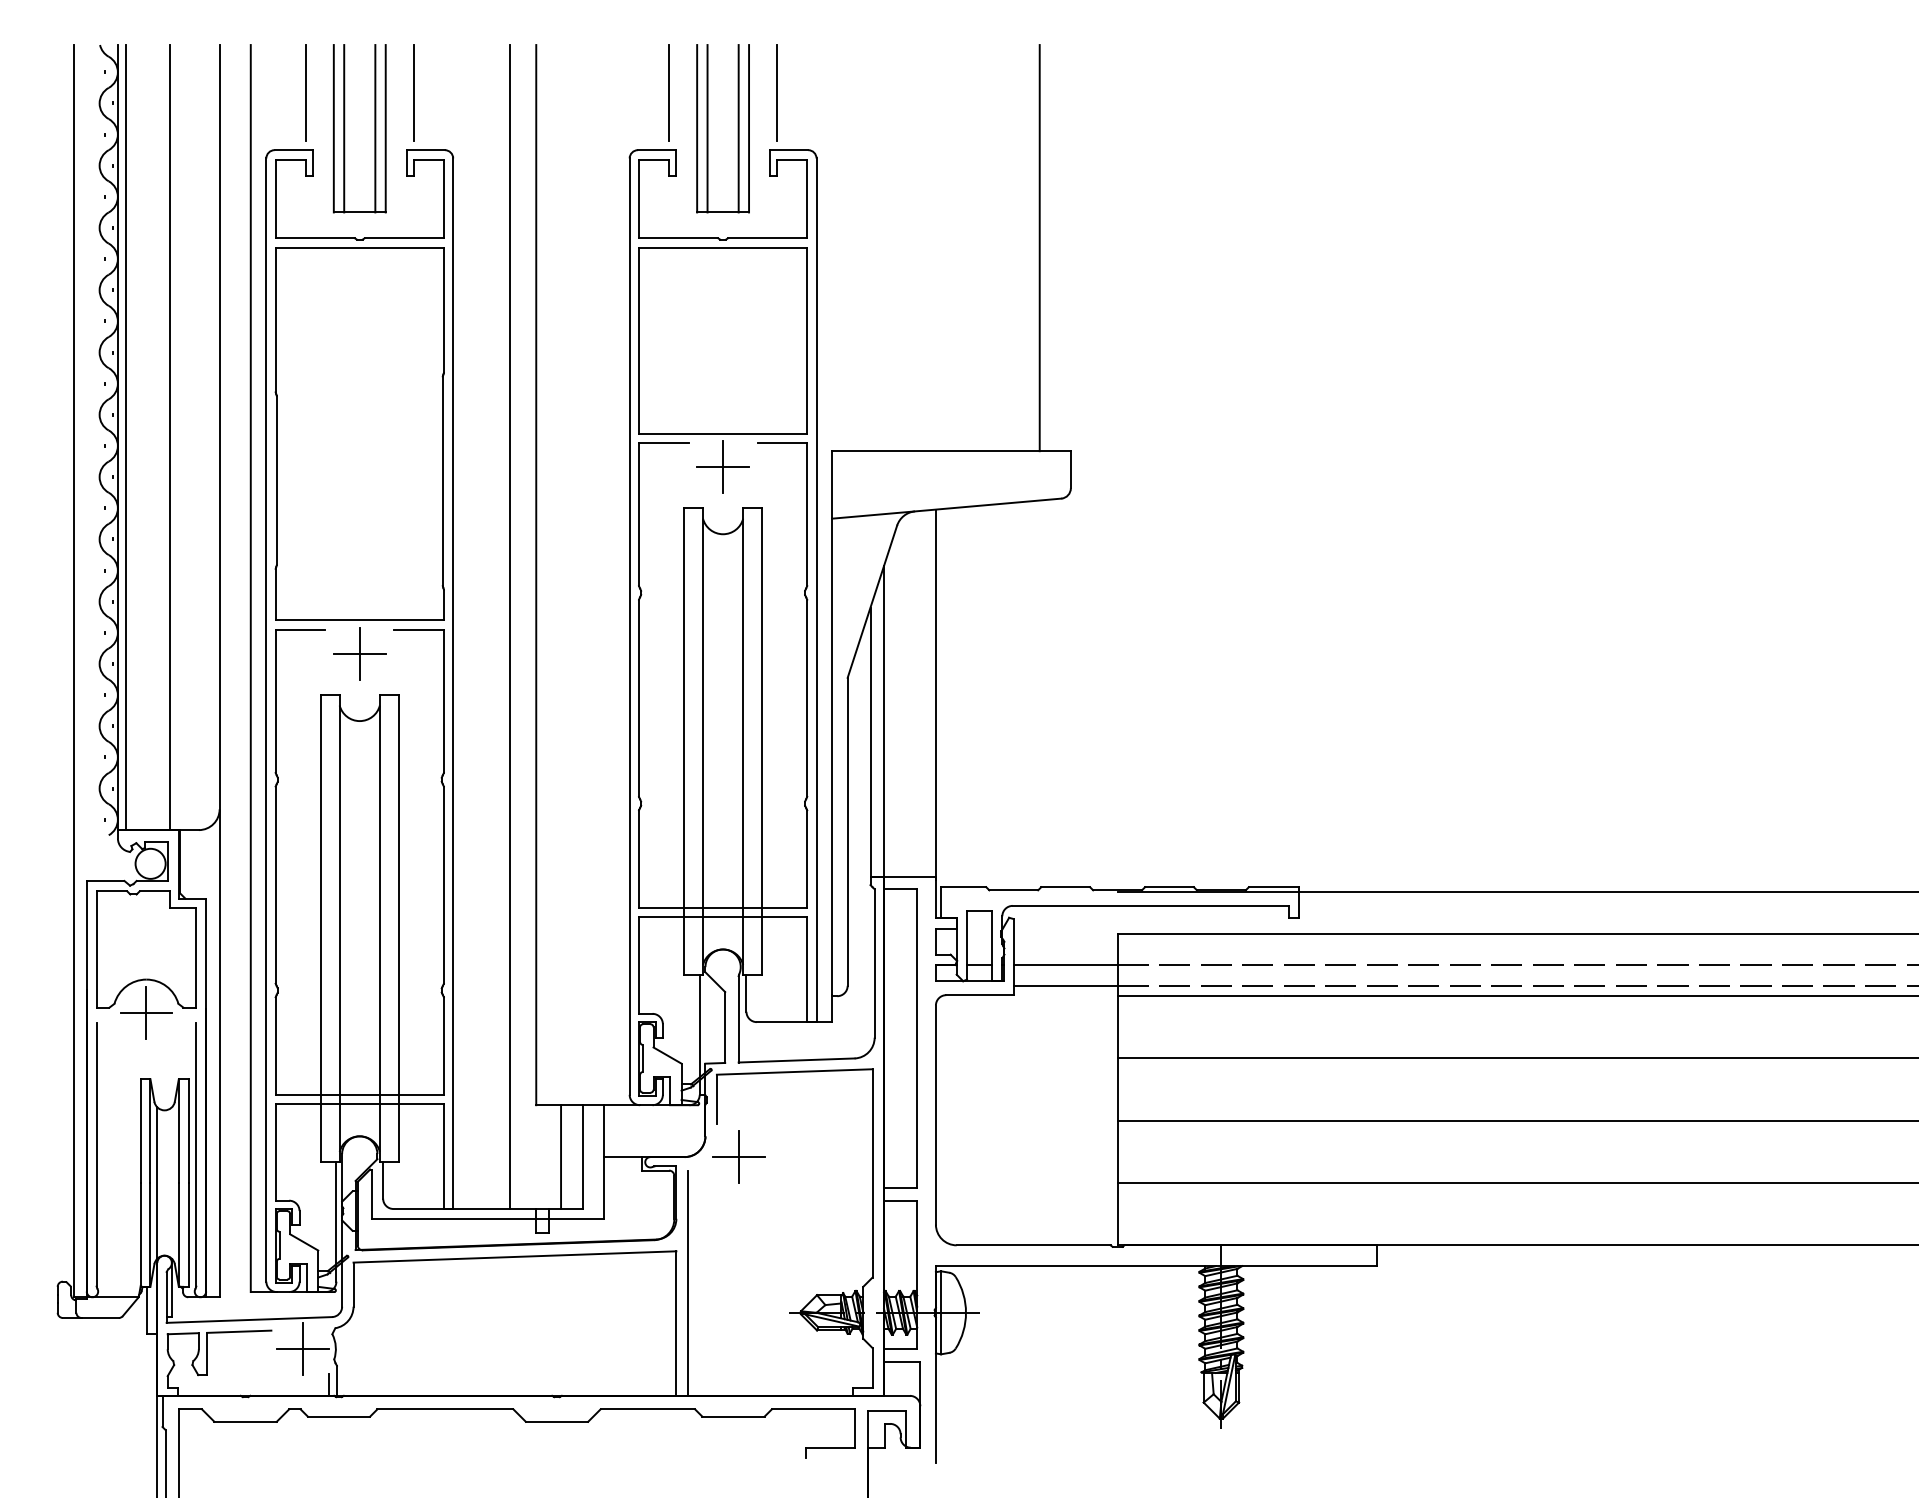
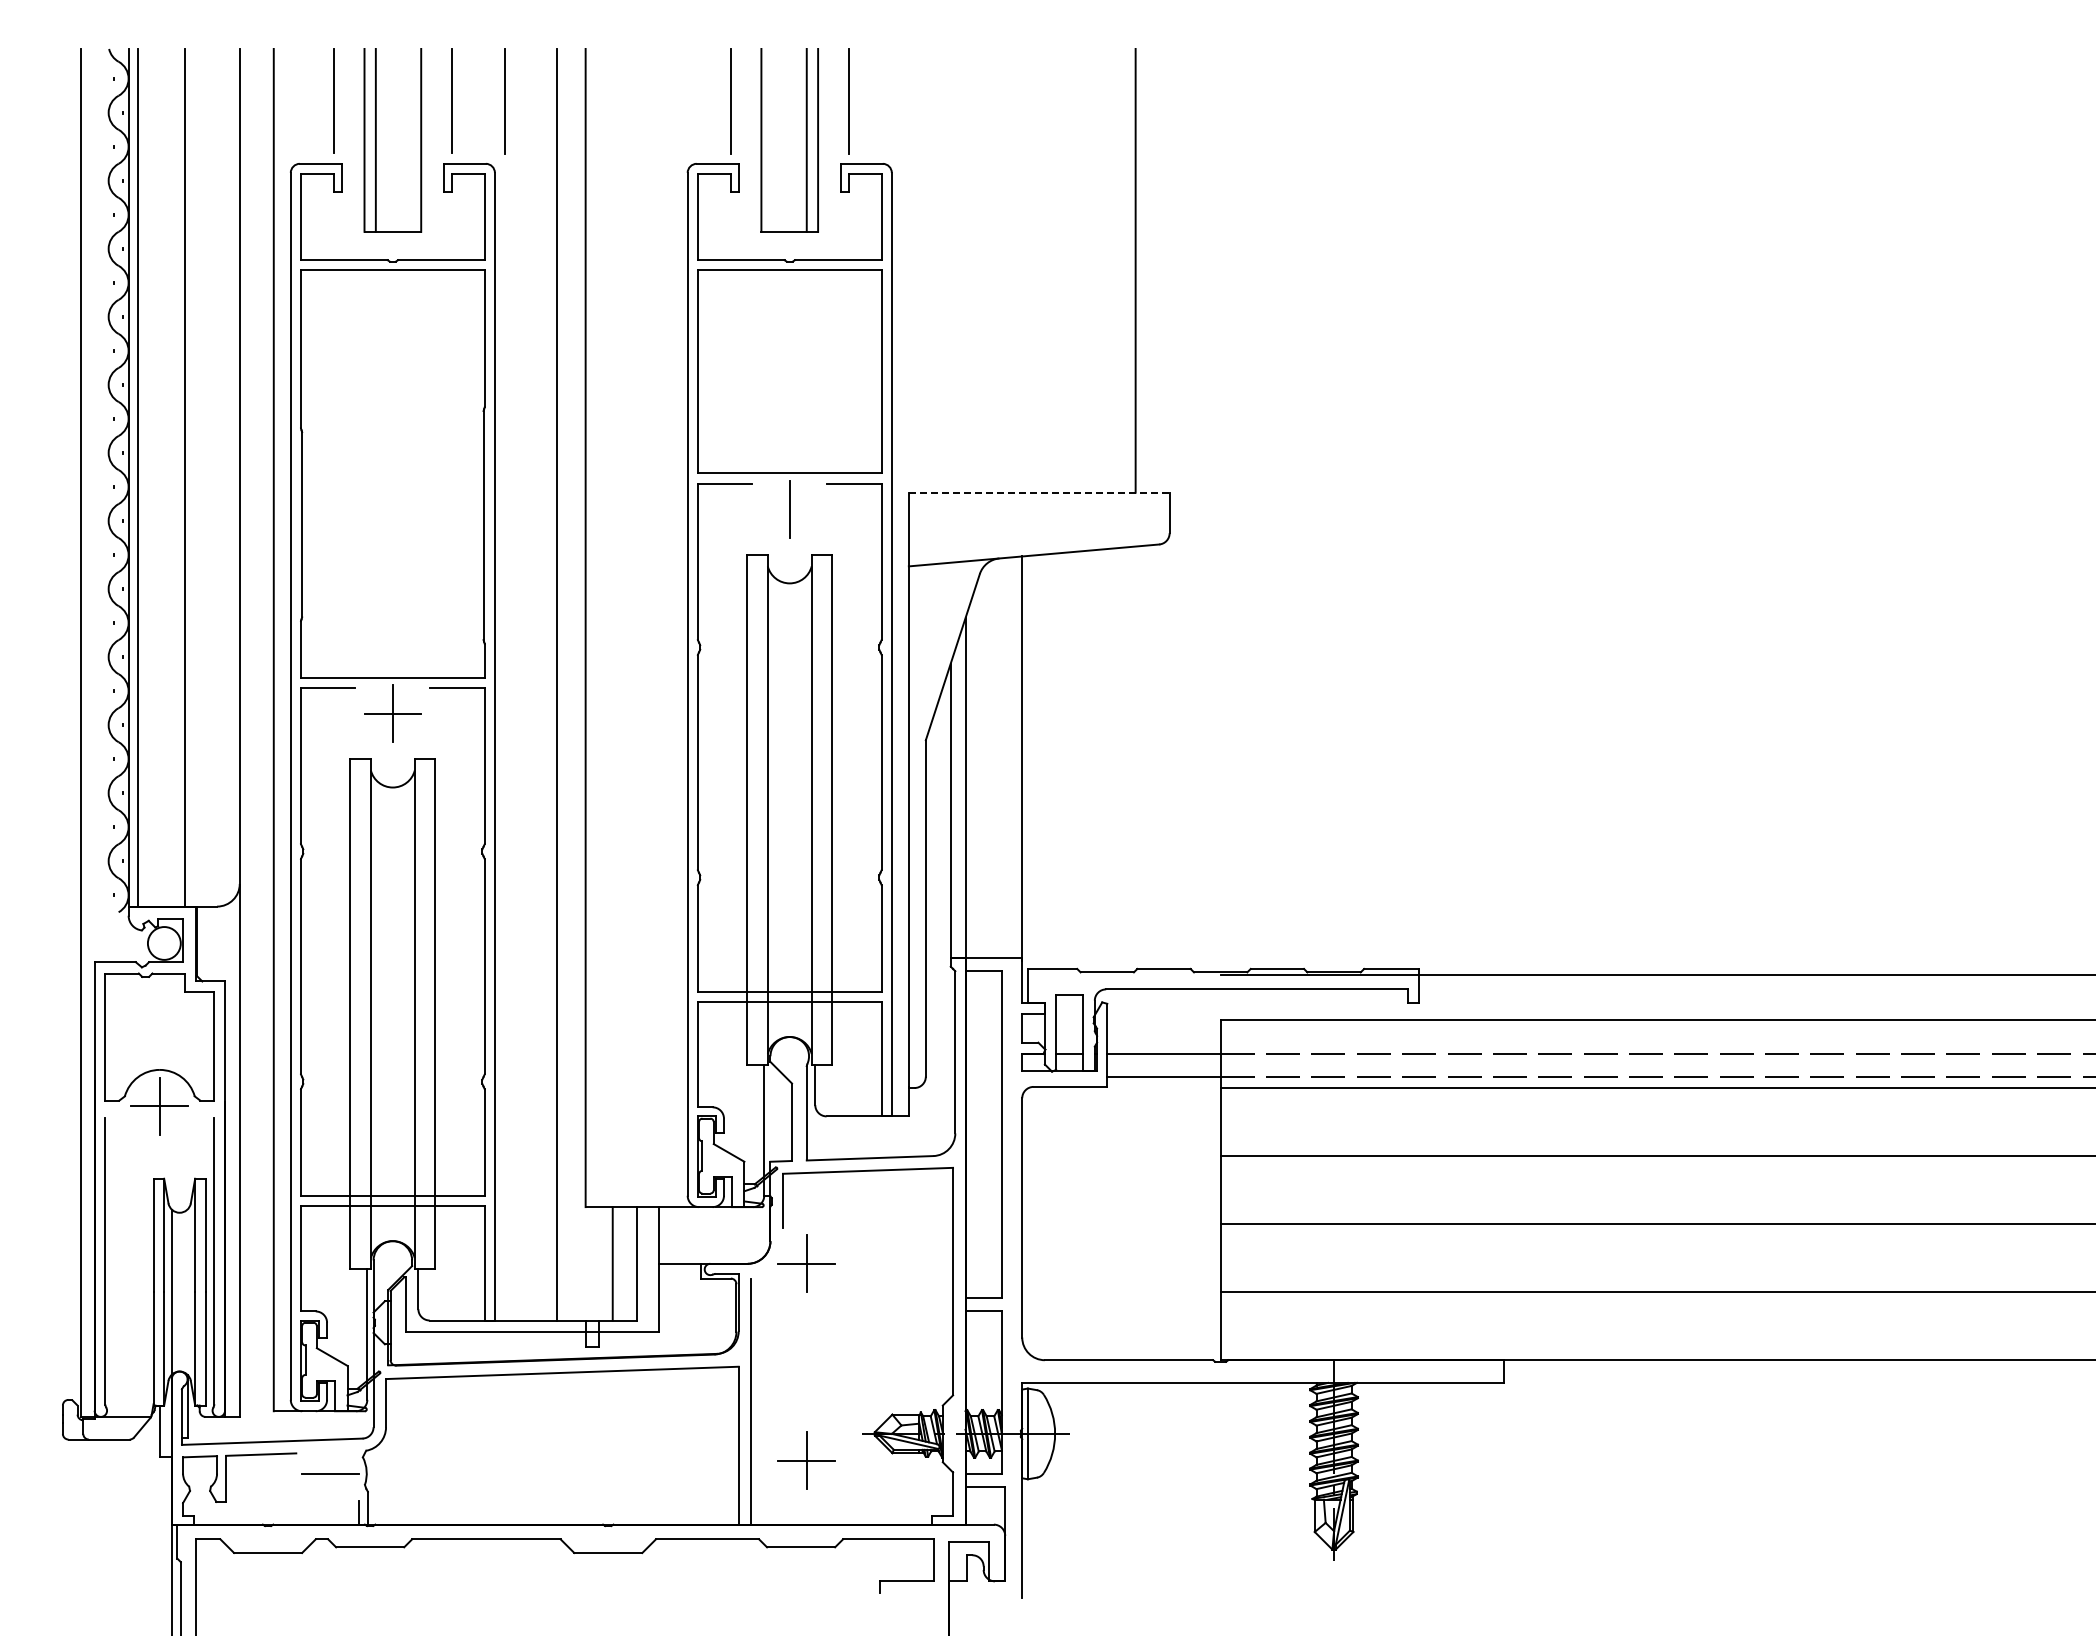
line: (461, 93) -> (504, 101), added
line: (375, 127) -> (409, 139), removed
line: (707, 127) -> (772, 139), removed
line: (951, 451) -> (1039, 492), solid -> dashed
line: (722, 466) -> (789, 509), removed
part: (738, 1337) -> (806, 1460), added
line: (302, 1349) -> (330, 1473), removed

